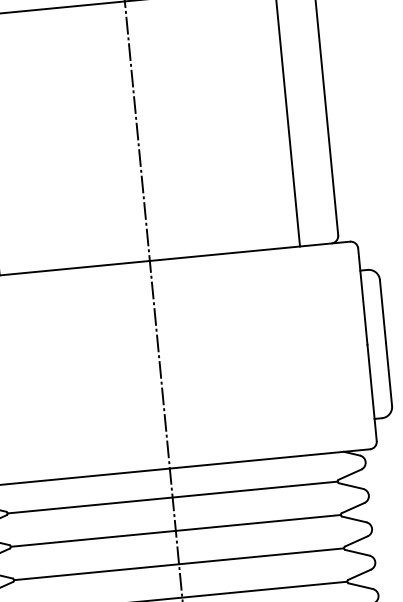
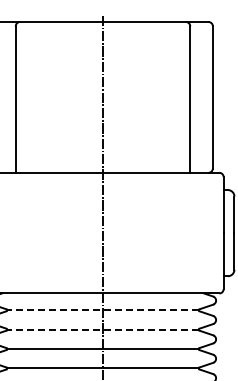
line: (171, 497) -> (102, 310), solid -> dashed
line: (174, 530) -> (102, 329), solid -> dashed

